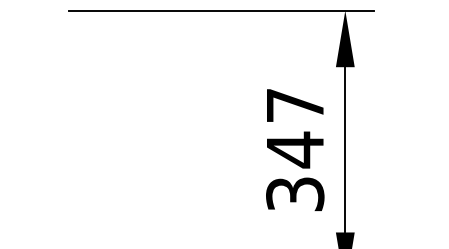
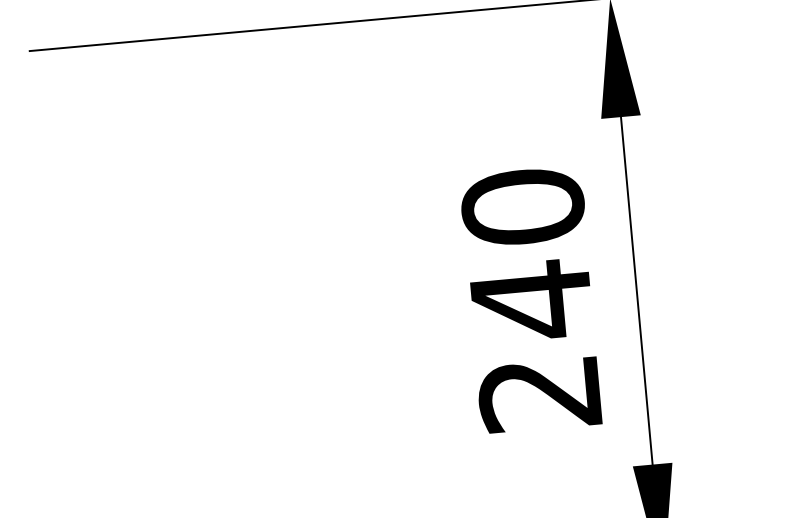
text: (295, 149) -> (532, 299), 347 -> 240

